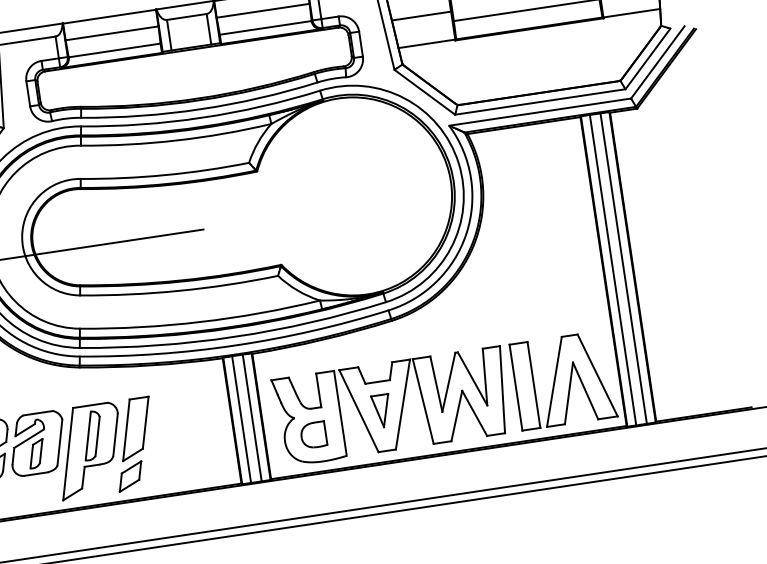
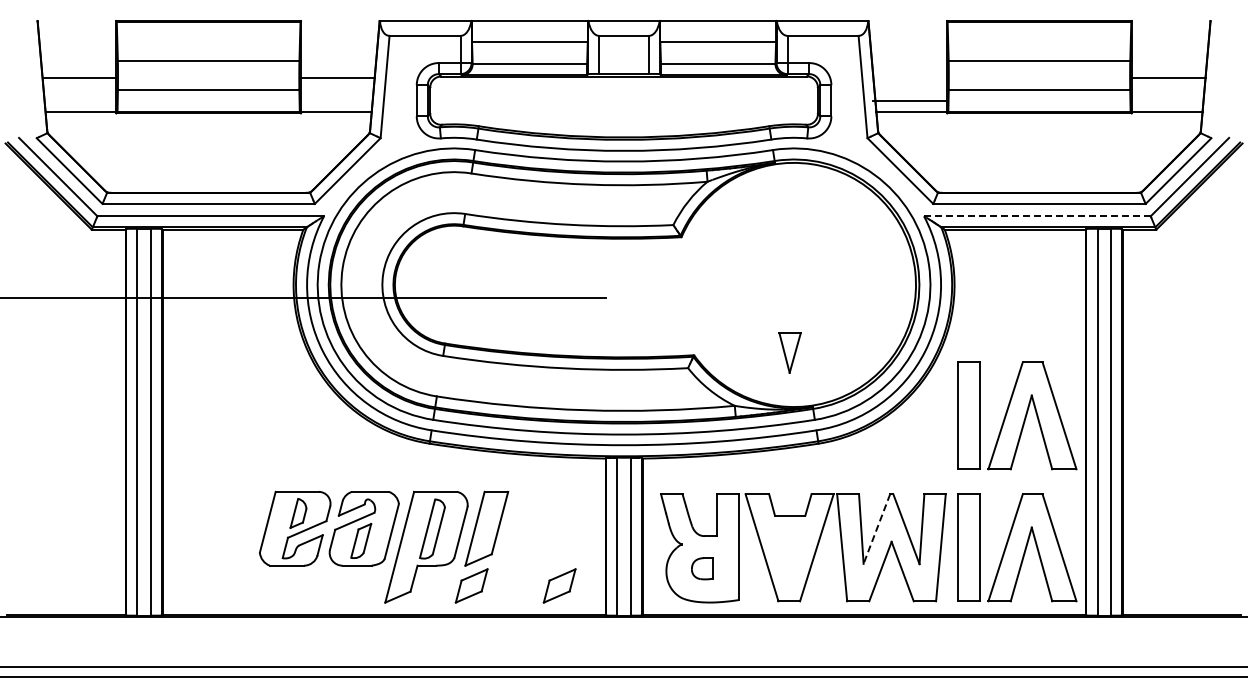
line: (421, 16) -> (910, 100), moved
line: (539, 112) -> (1036, 216), solid -> dashed
part: (548, 274) -> (1017, 415), added
line: (448, 382) -> (876, 529), solid -> dashed
part: (381, 410) -> (789, 352), moved
part: (313, 434) -> (702, 568), size x0.7
part: (200, 465) -> (559, 585), added

